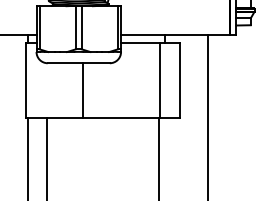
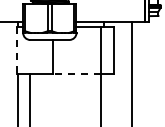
line: (25, 79) -> (16, 50), solid -> dashed
line: (120, 117) -> (76, 74), solid -> dashed

